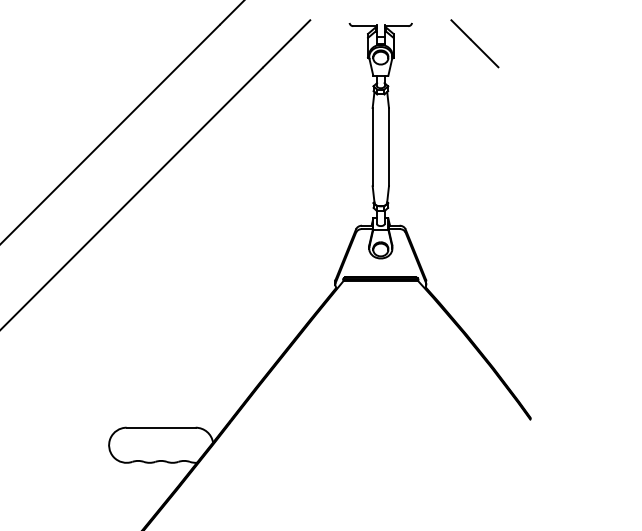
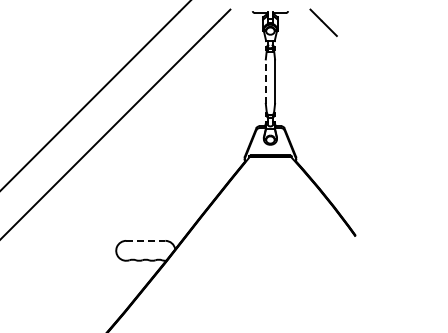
line: (372, 146) -> (265, 81), solid -> dashed
line: (160, 427) -> (145, 240), solid -> dashed

